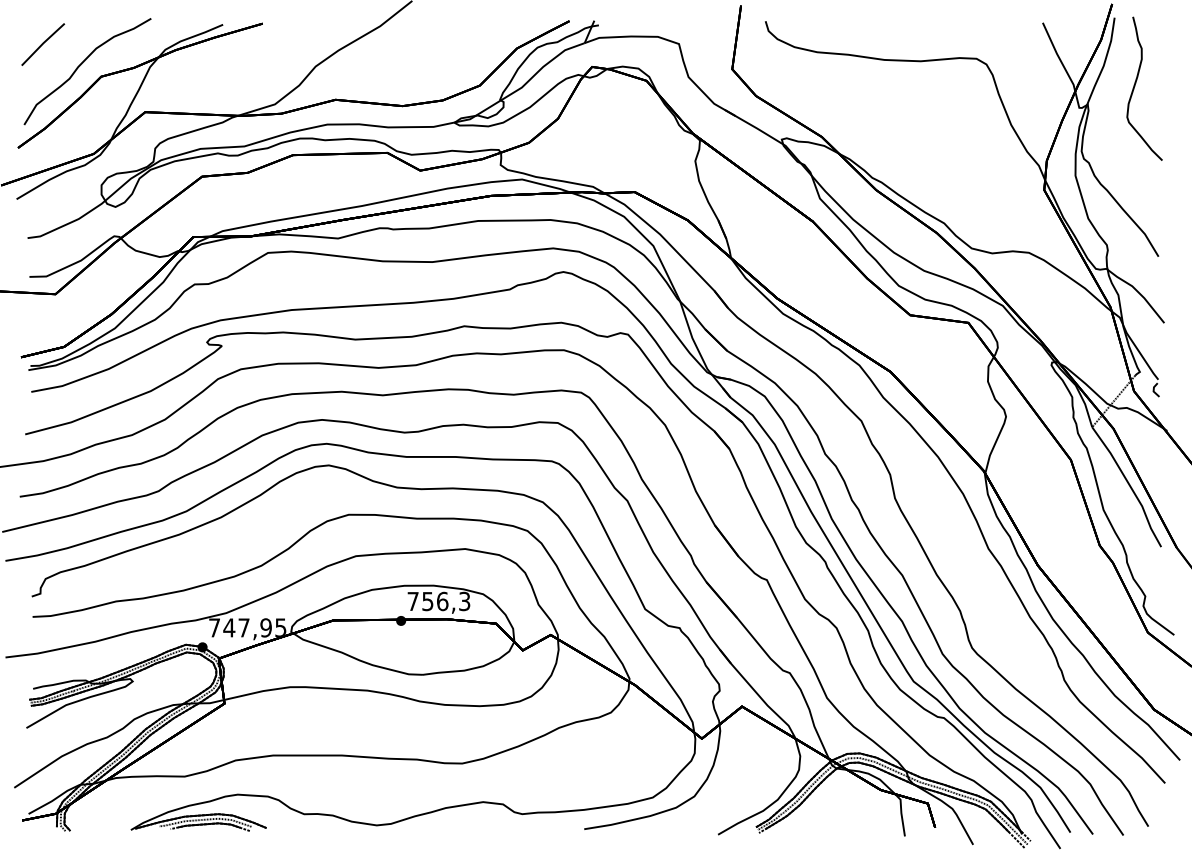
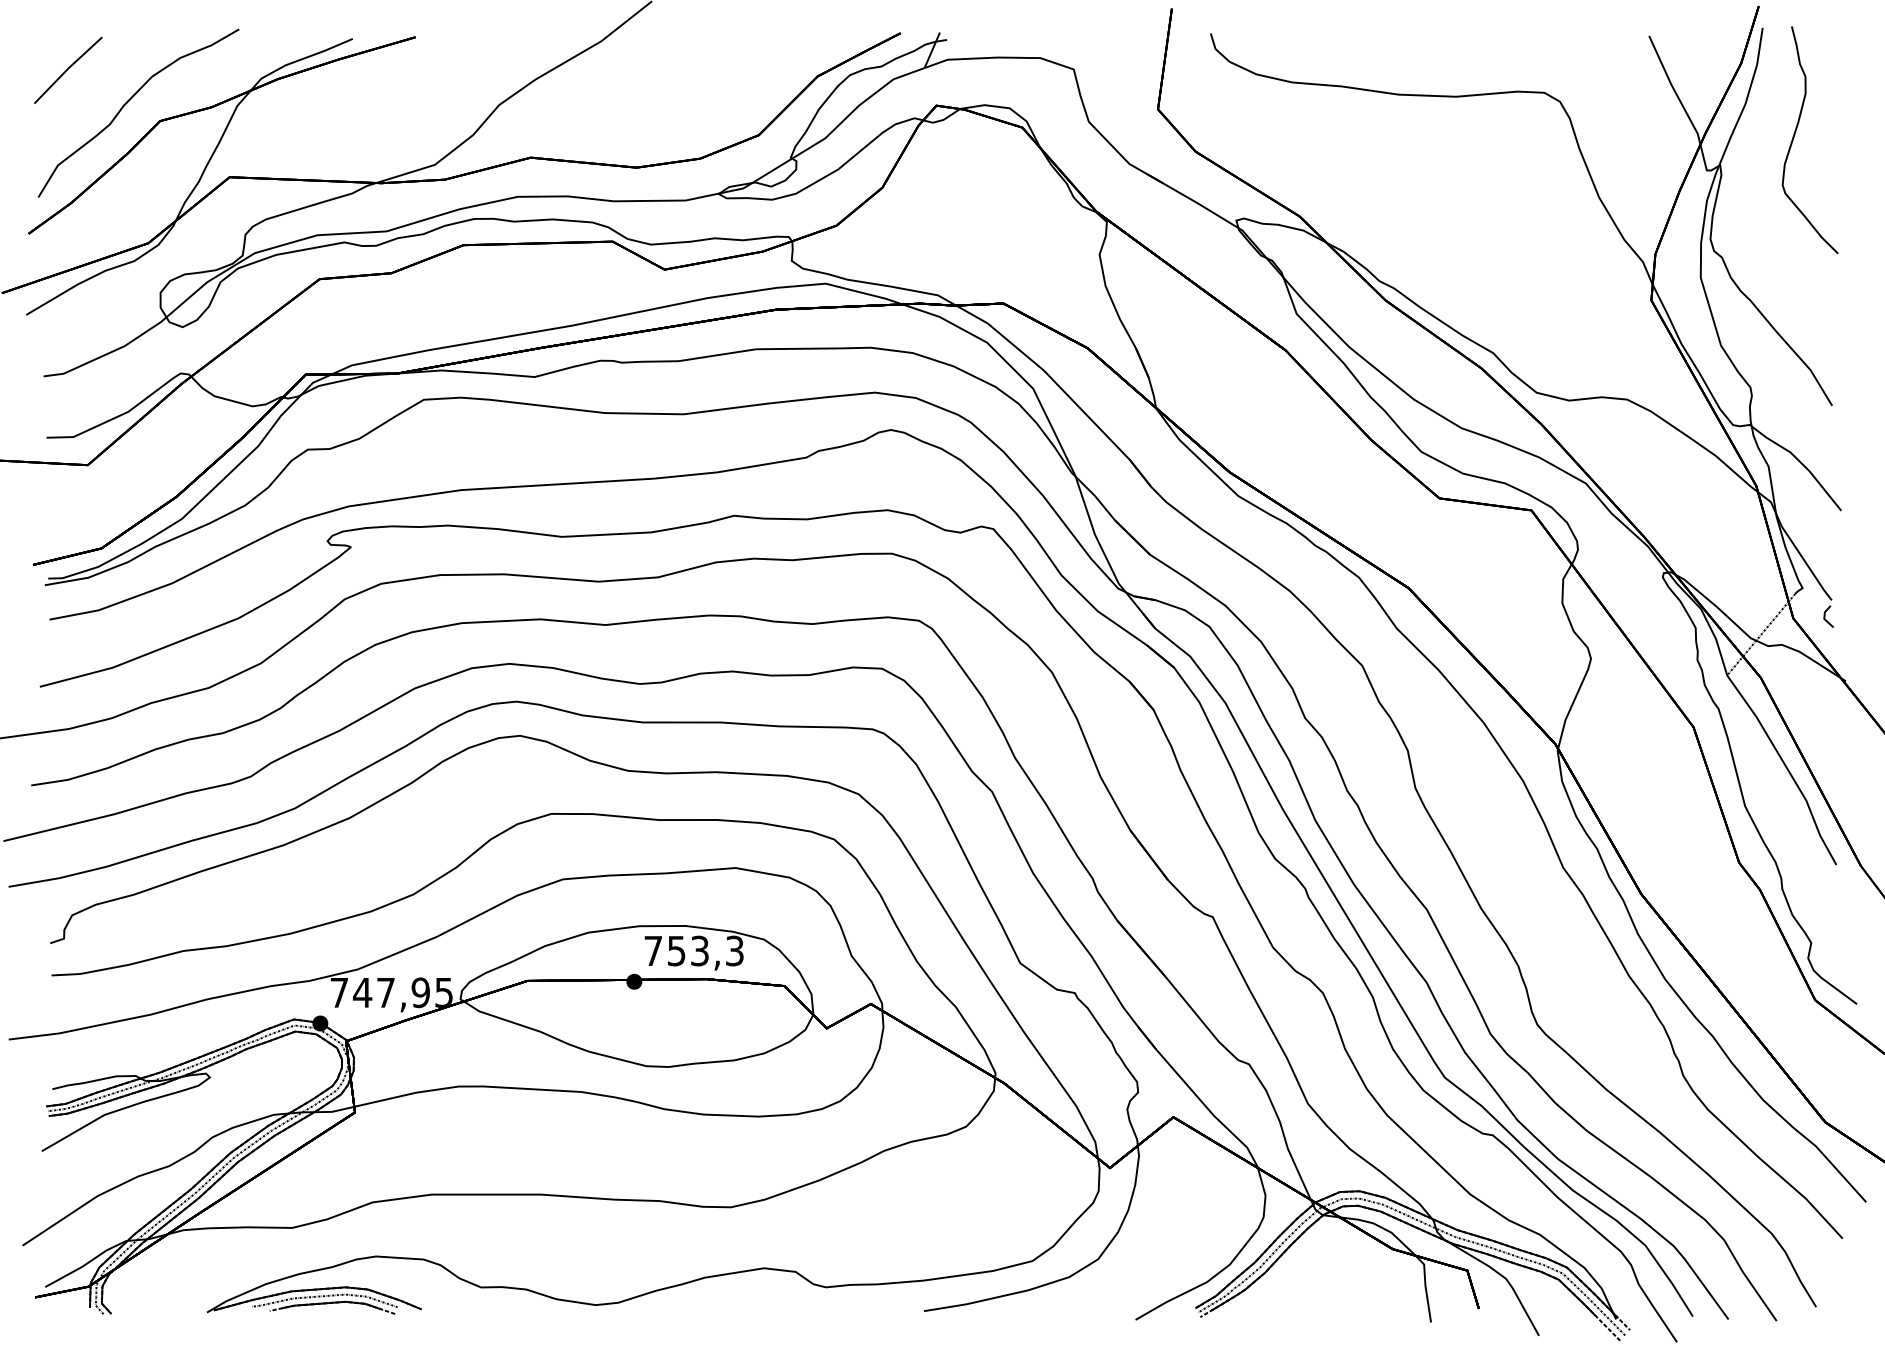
text: (442, 601) -> (699, 951), 756,3 -> 753,3

